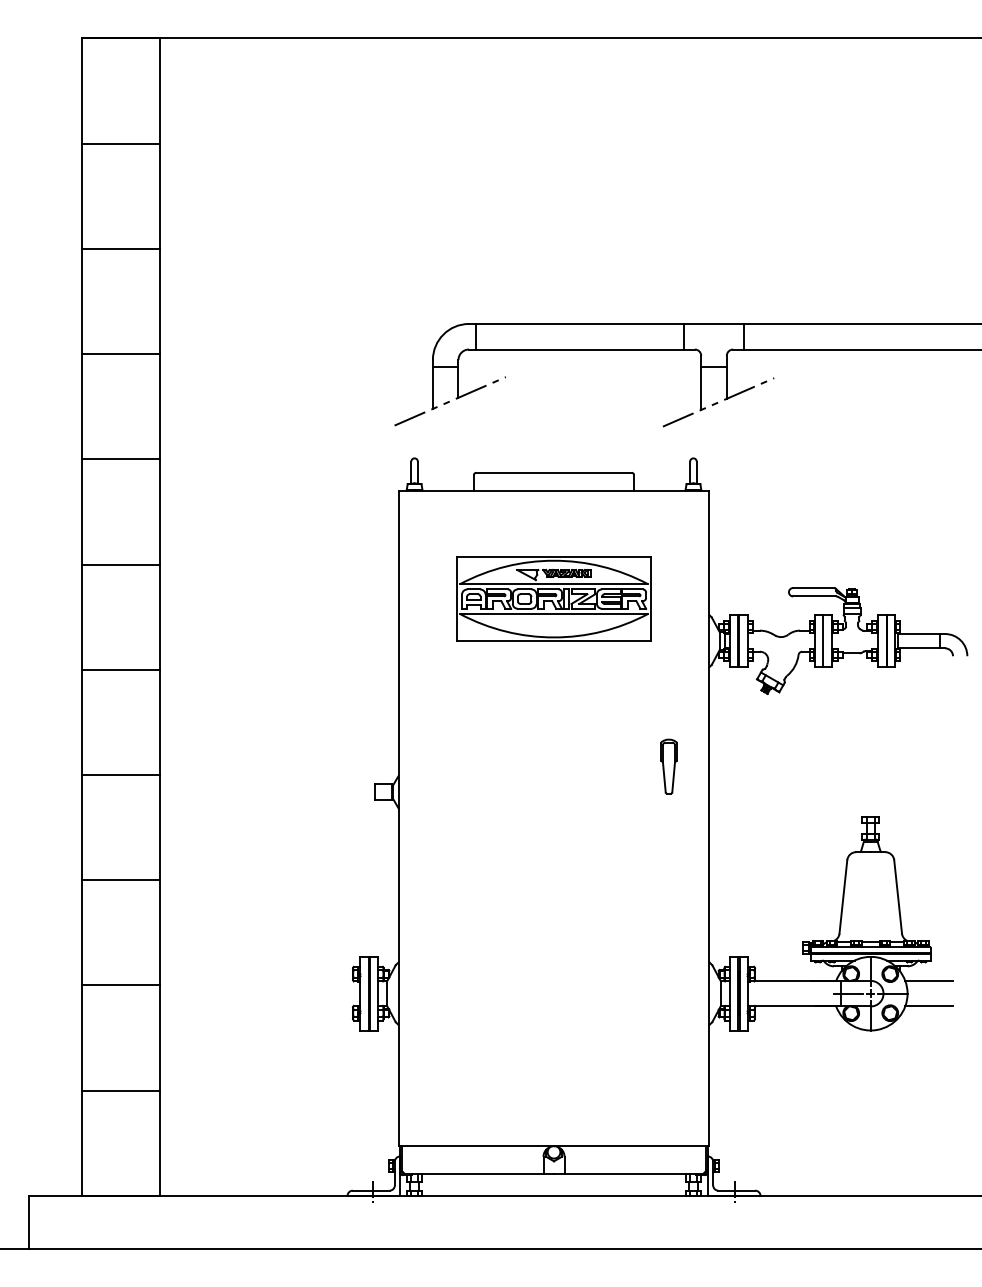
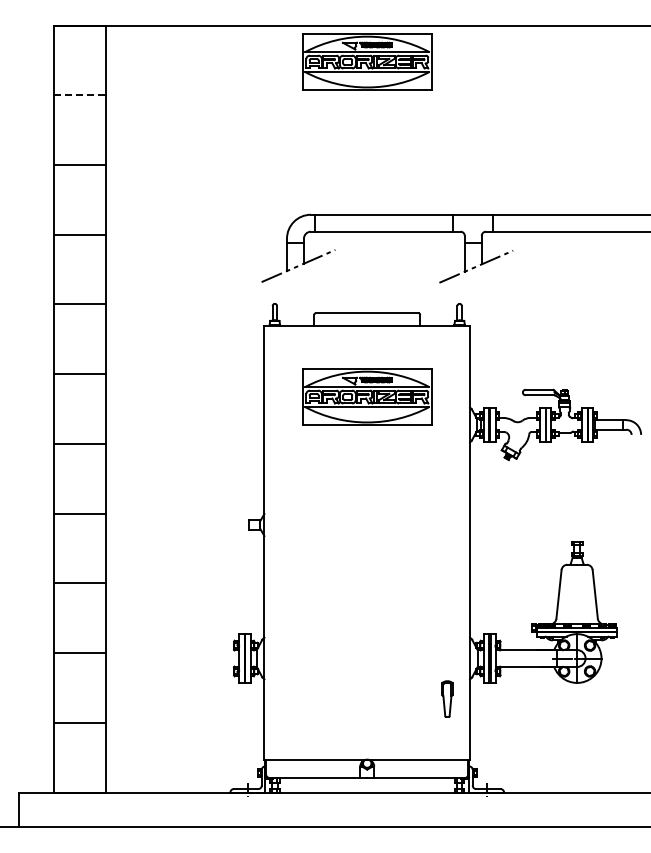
part: (554, 92) -> (367, 61), added
line: (121, 143) -> (80, 95), solid -> dashed
part: (669, 765) -> (447, 698), moved
line: (928, 981) -> (615, 650), removed
line: (928, 1007) -> (615, 667), removed

